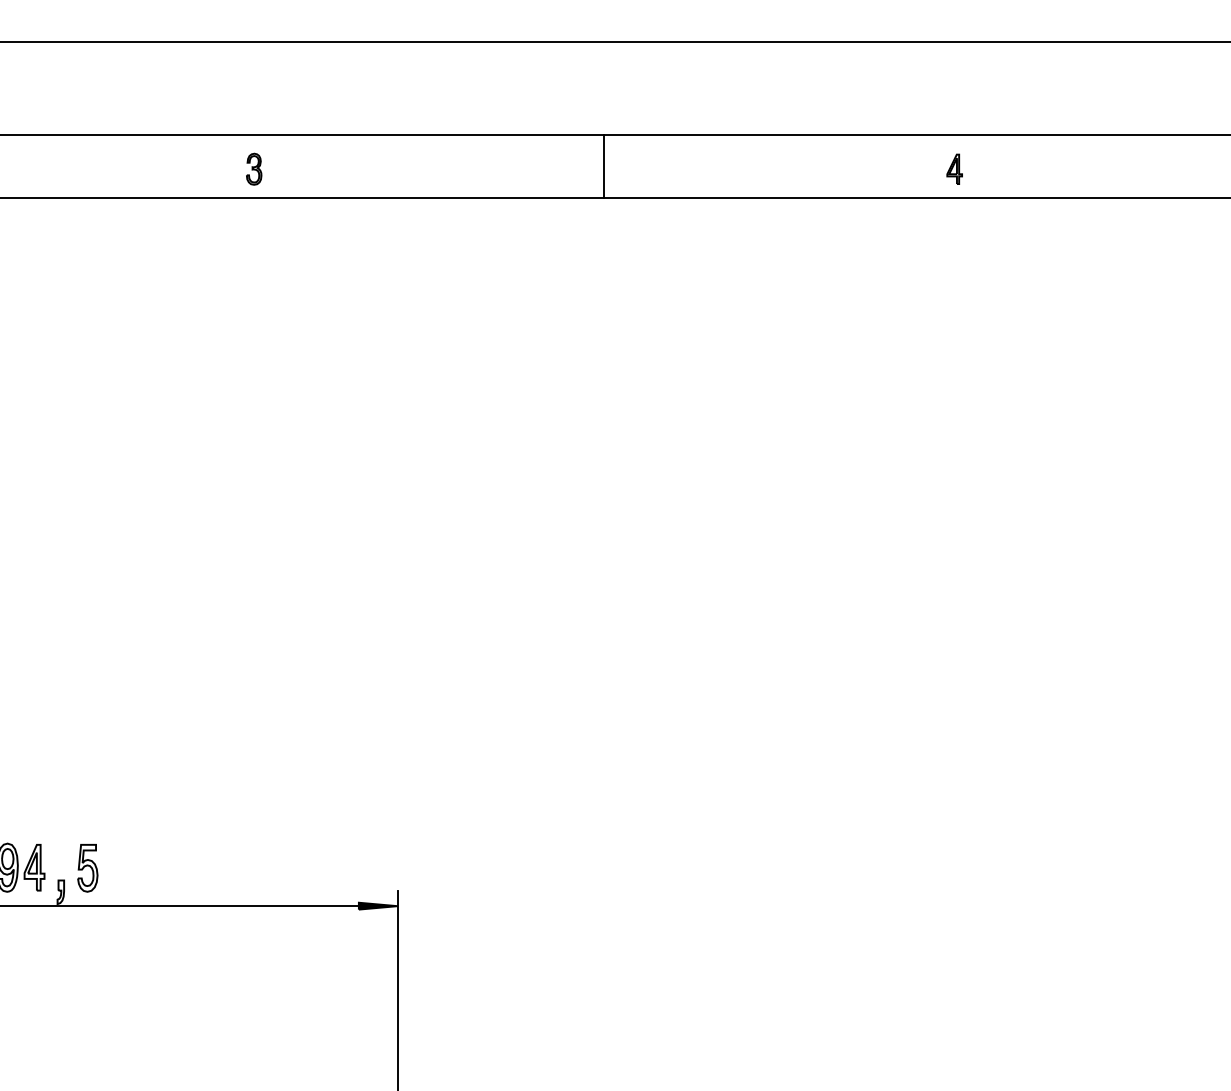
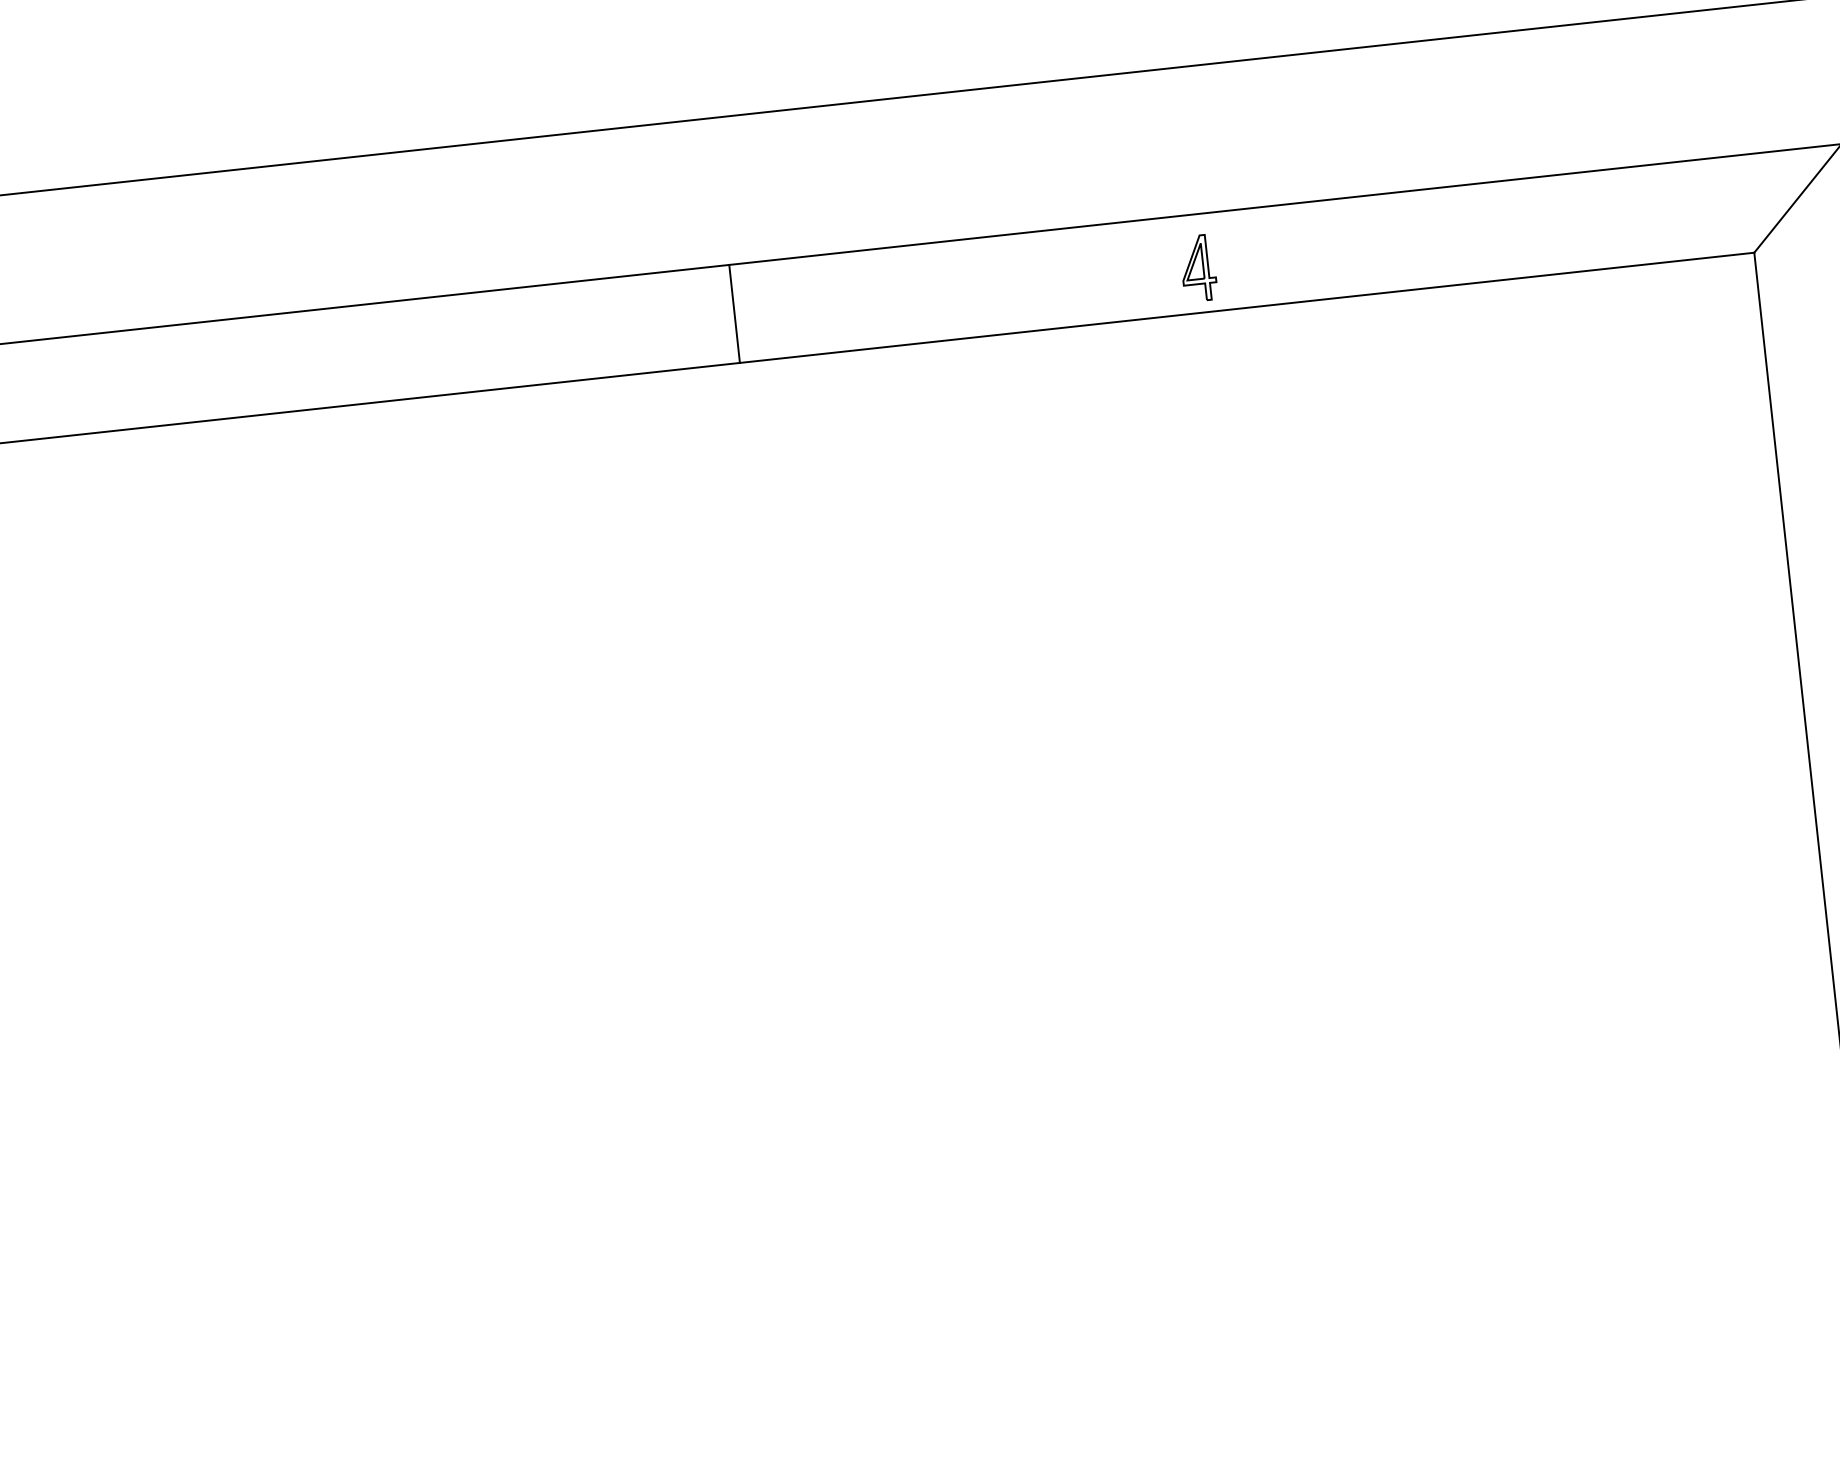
line: (604, 166) -> (734, 313), moved
part: (254, 168) -> (95, 386), removed
part: (954, 168) -> (1197, 266), size x1.4

